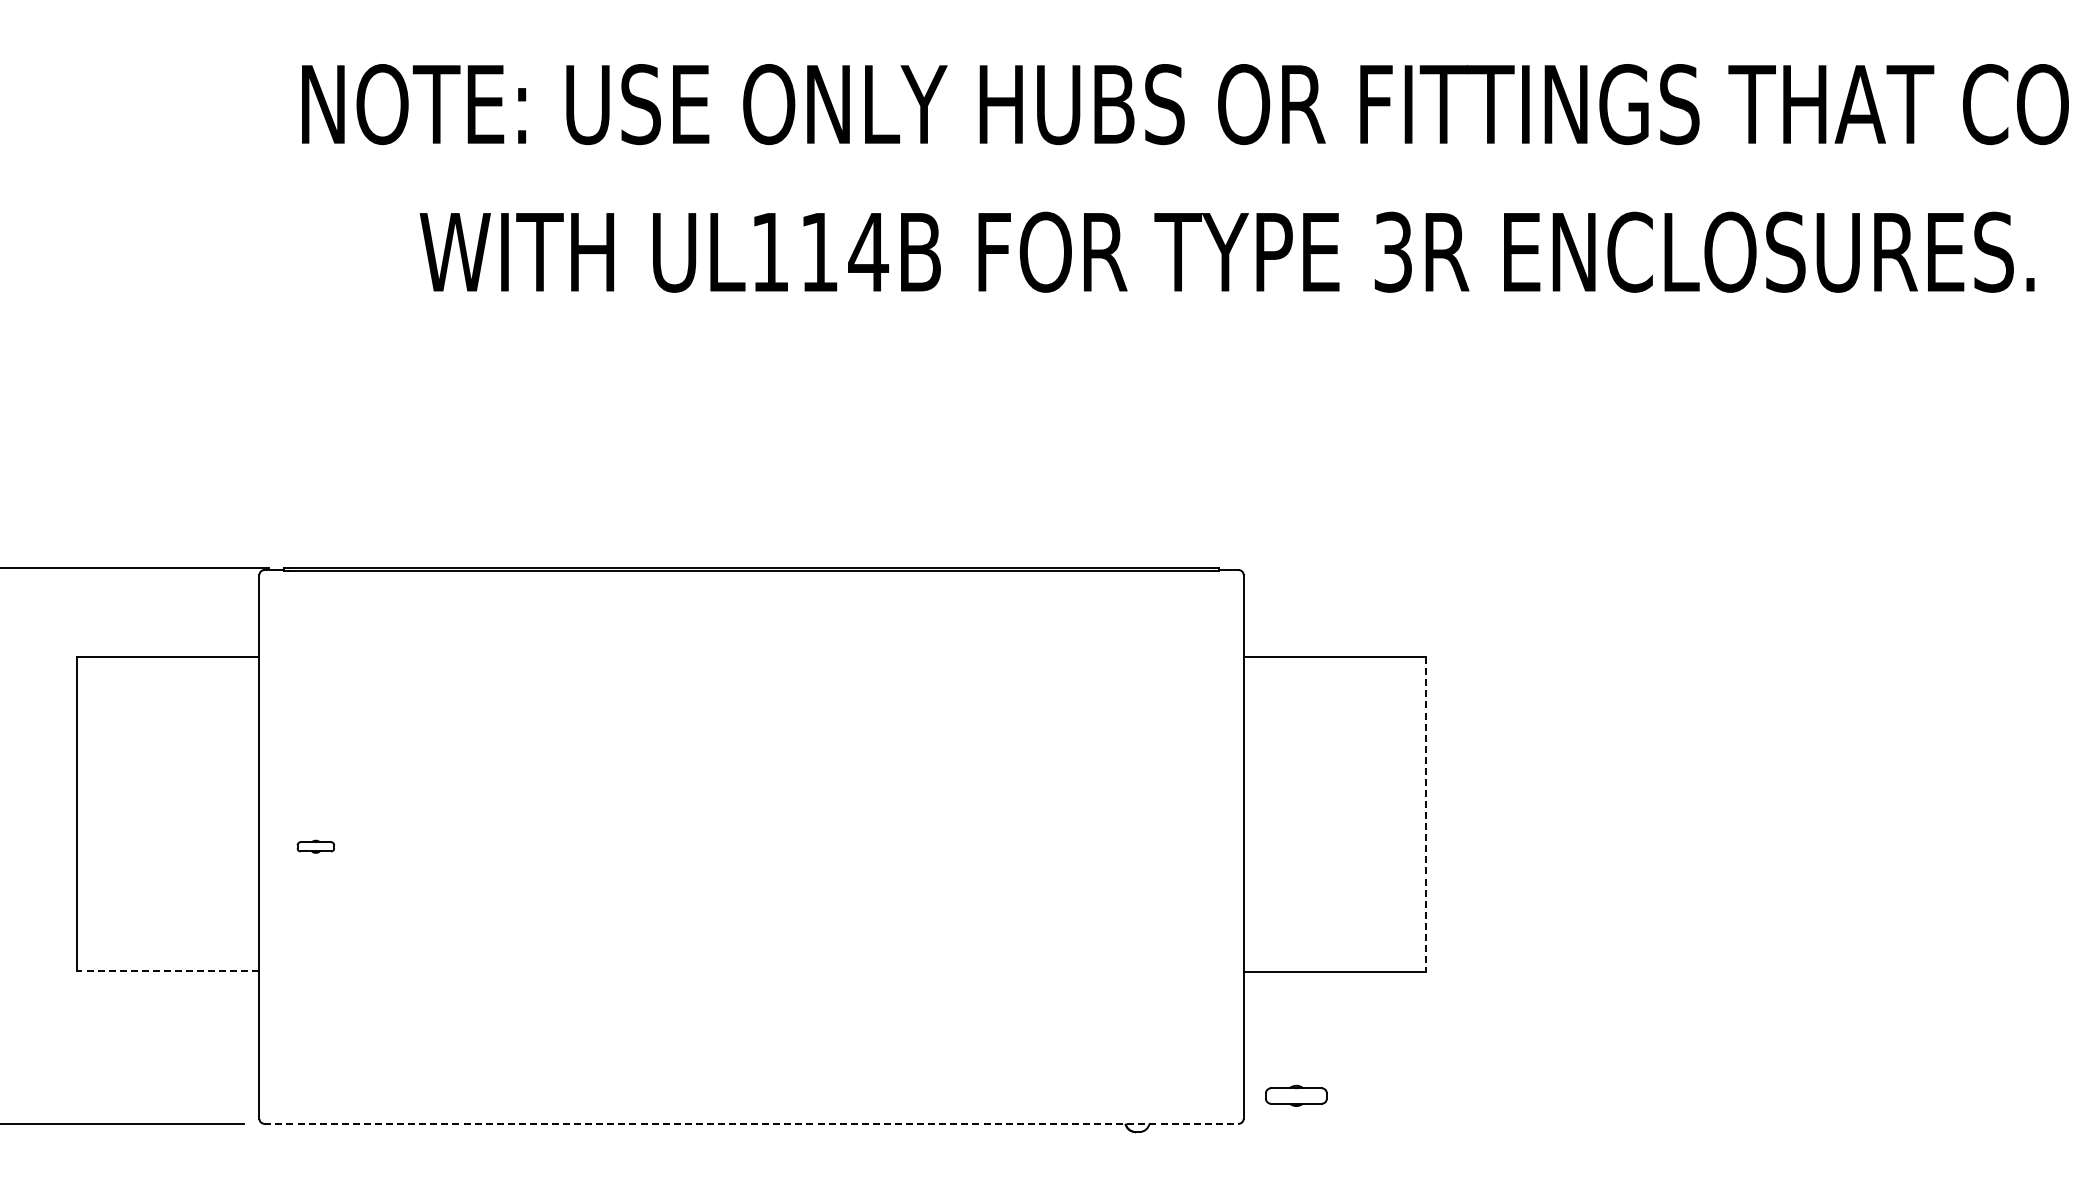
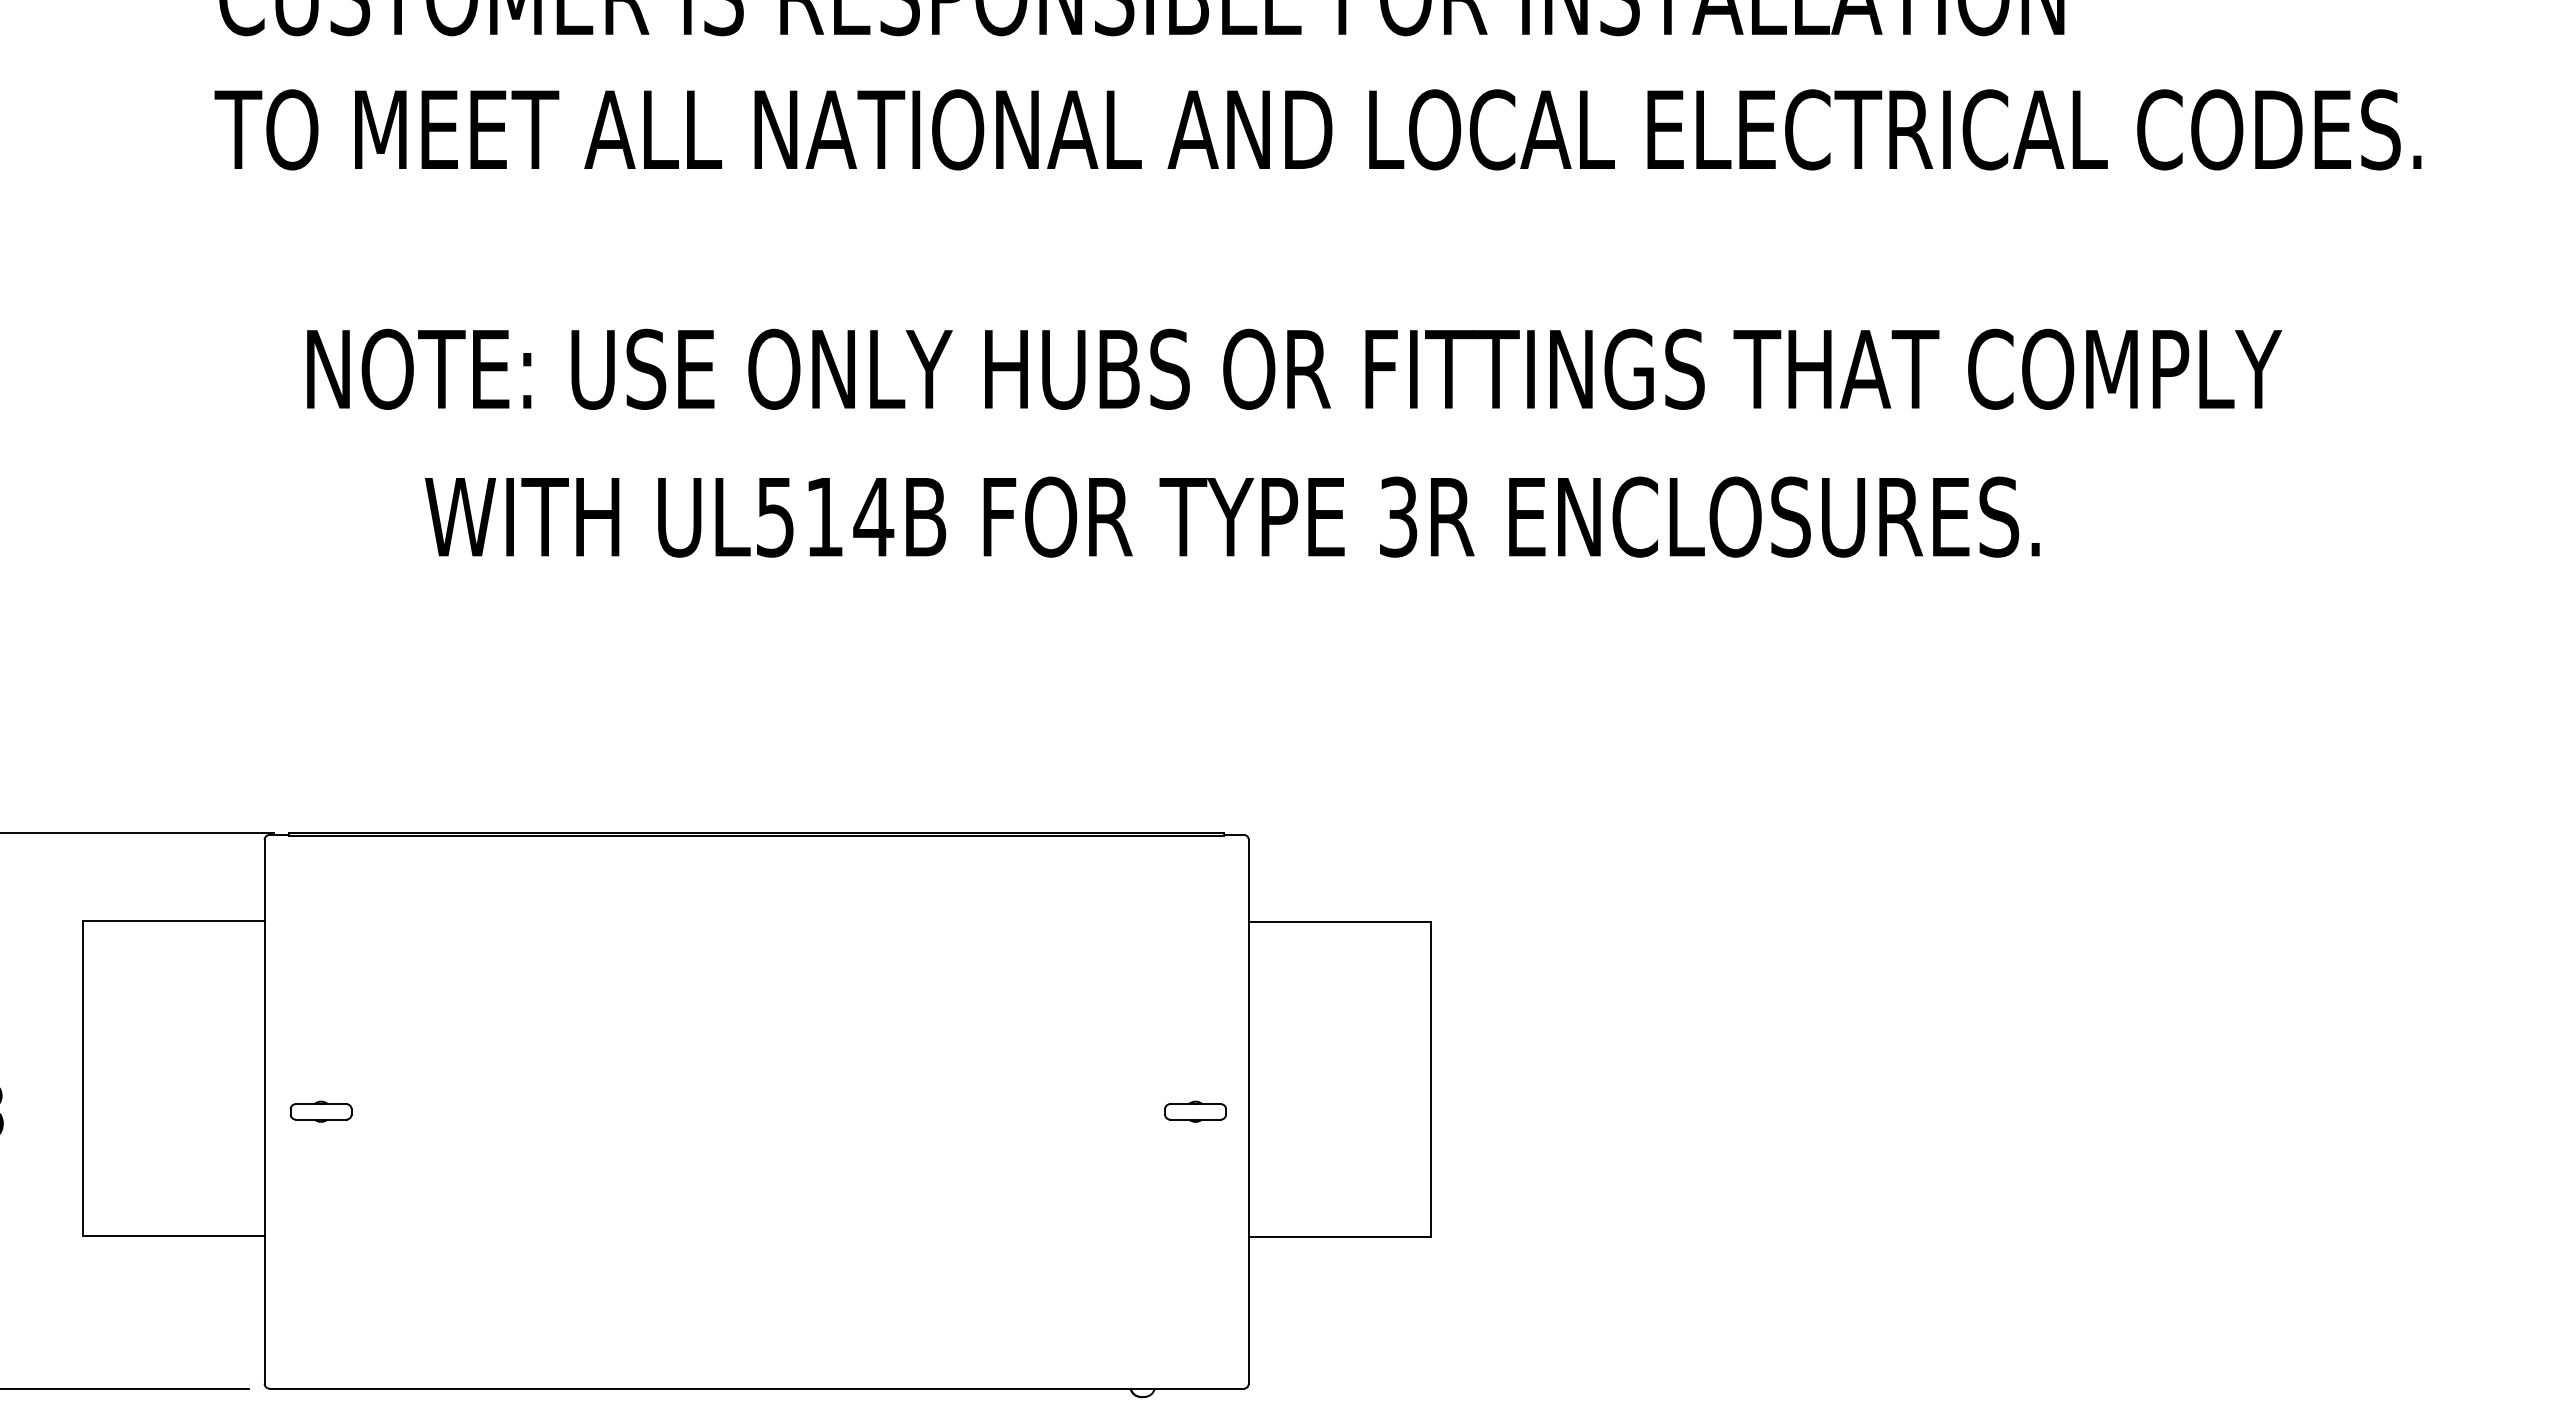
text: (770, 252) -> (775, 517), UL114B -> UL514B
line: (1425, 814) -> (1430, 1079), dashed -> solid
part: (315, 846) -> (320, 1111), size x1.67
line: (168, 971) -> (173, 1236), dashed -> solid
part: (1296, 1095) -> (1195, 1111), moved
line: (752, 1123) -> (757, 1388), dashed -> solid

